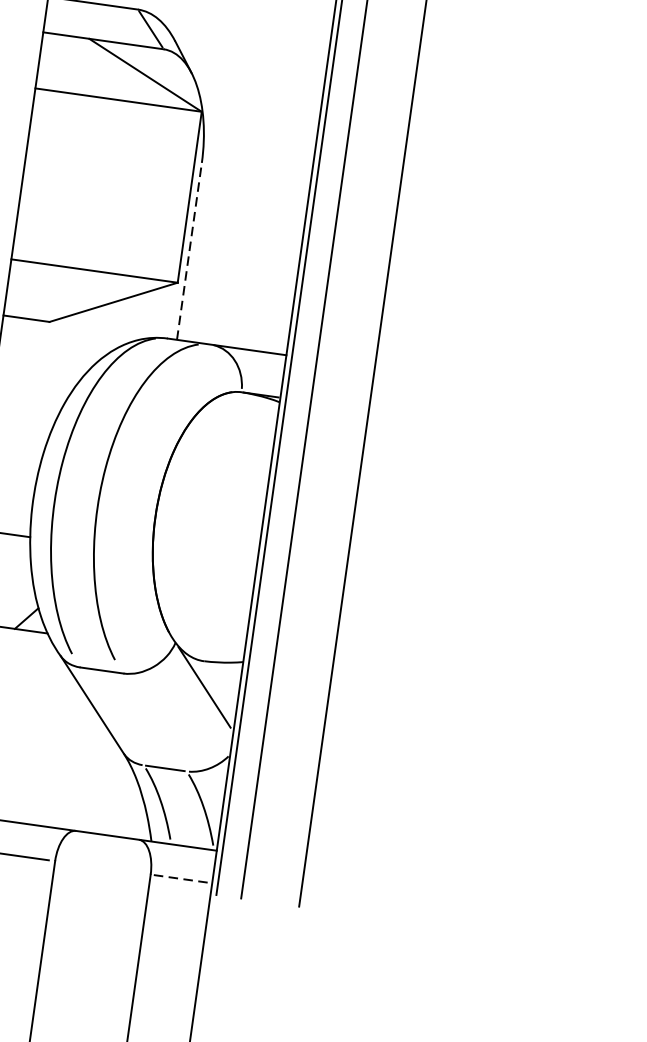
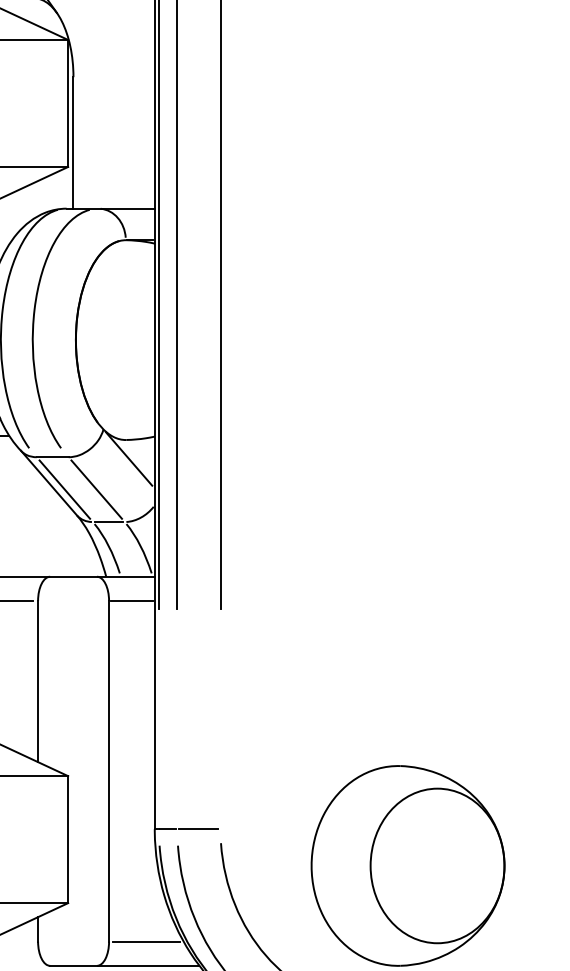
line: (189, 250) -> (73, 142), dashed -> solid
line: (111, 716) -> (64, 489), added
line: (154, 722) -> (96, 489), added
line: (180, 878) -> (131, 600), dashed -> solid

